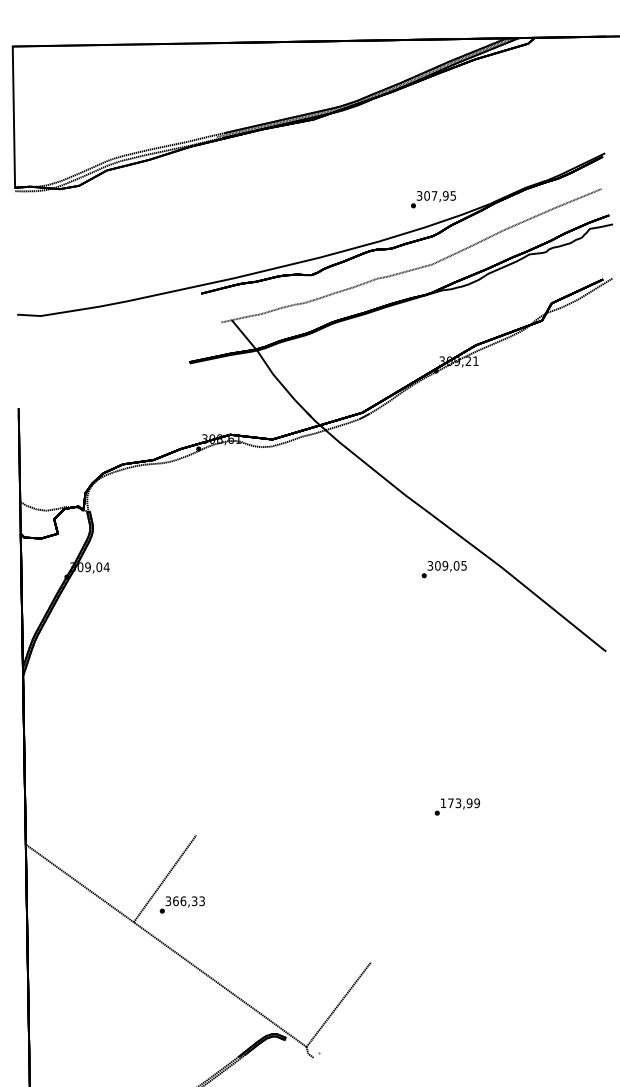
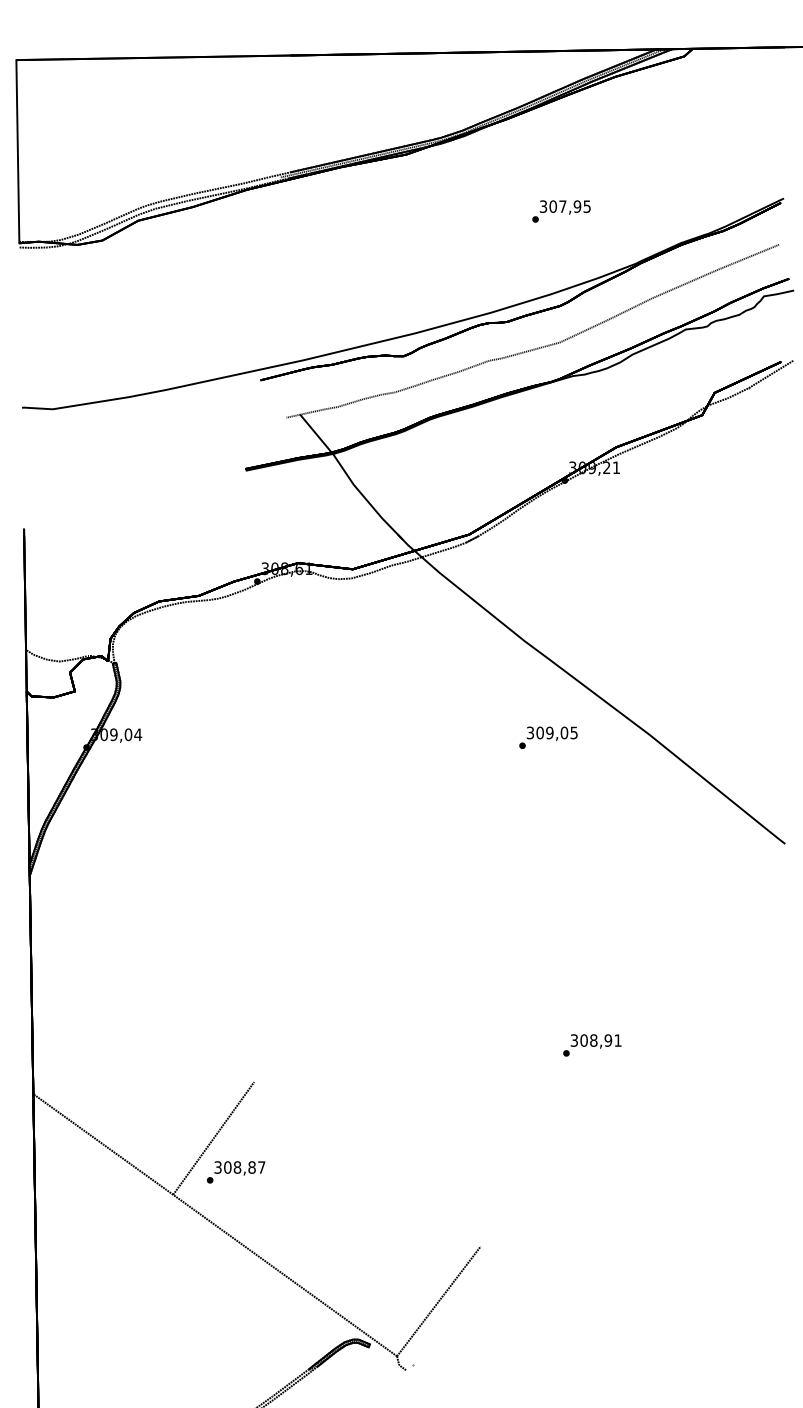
text: (433, 199) -> (561, 211), moved
text: (444, 569) -> (548, 737), moved
text: (459, 803) -> (595, 1040), 173,99 -> 308,91
text: (188, 901) -> (244, 1167), 366,33 -> 308,87

